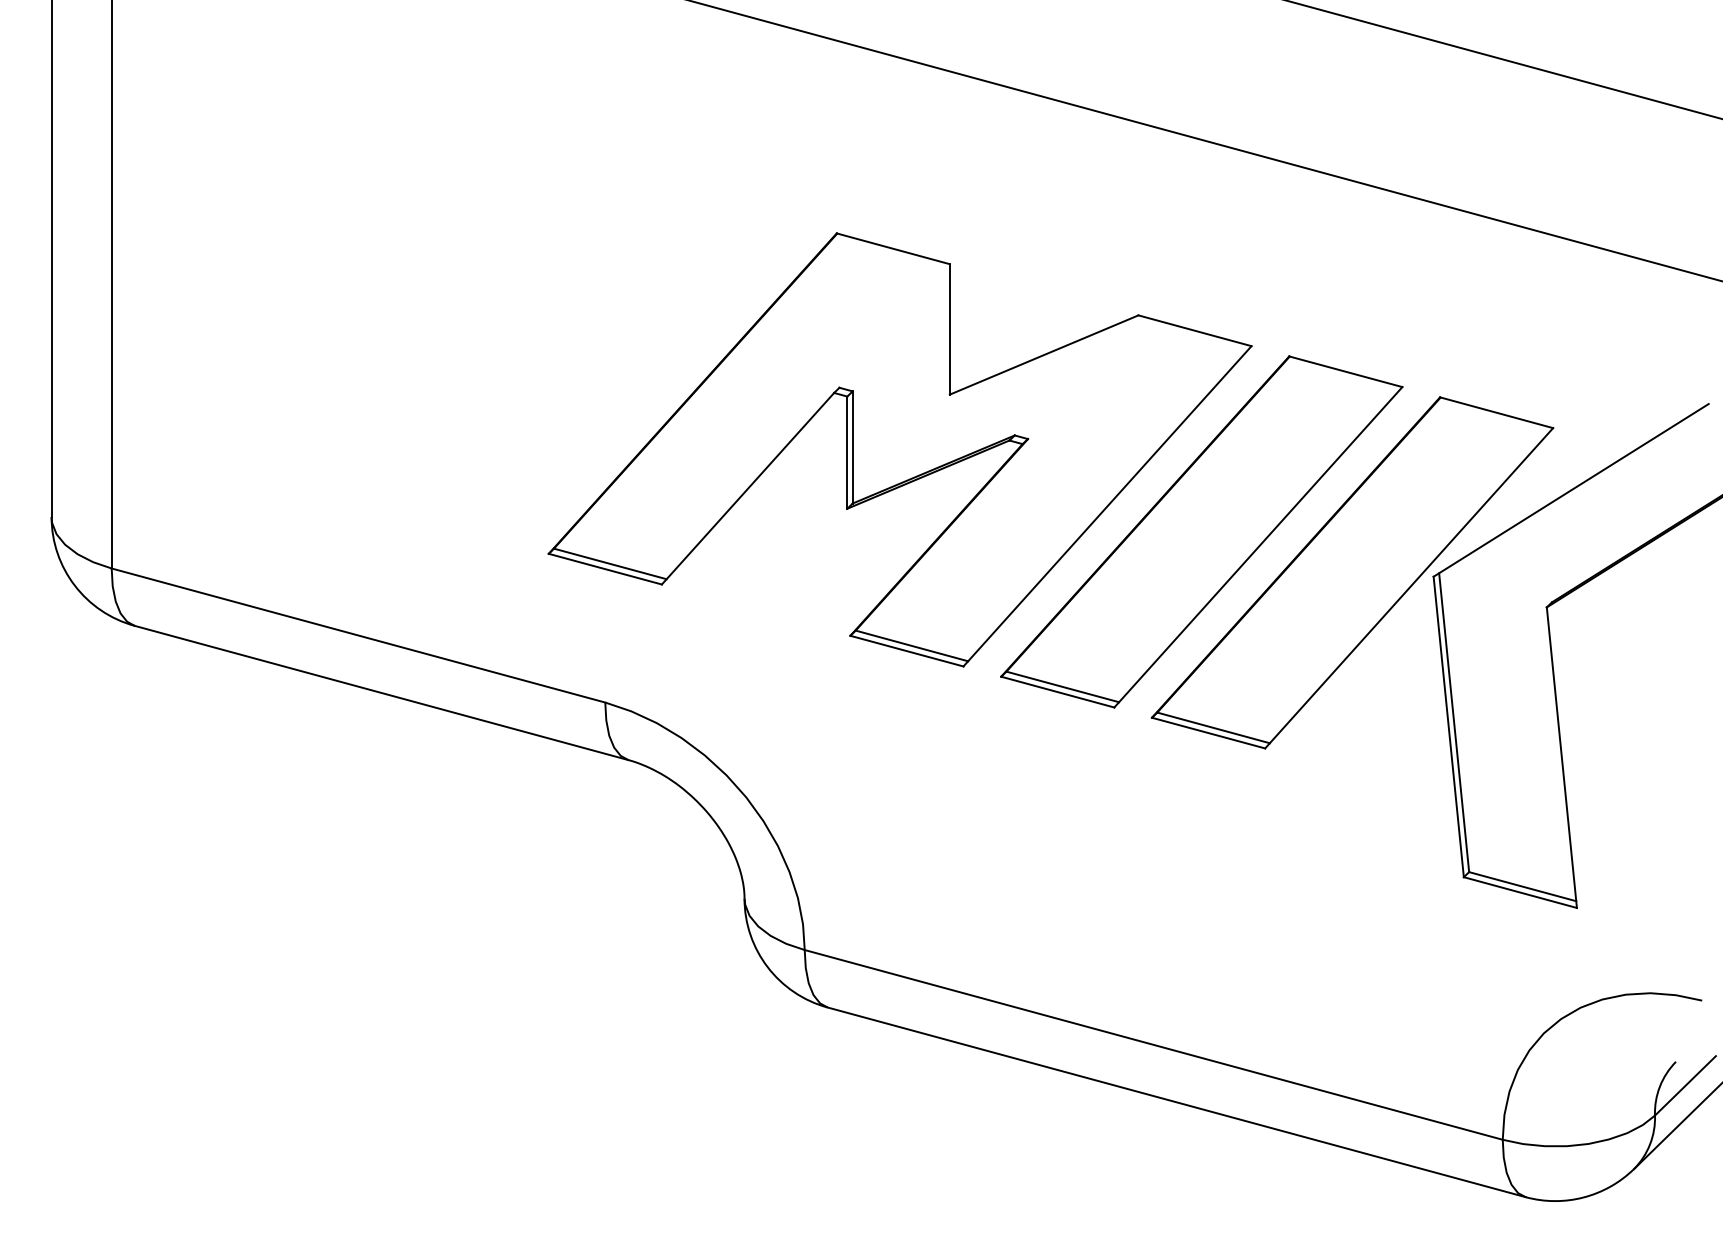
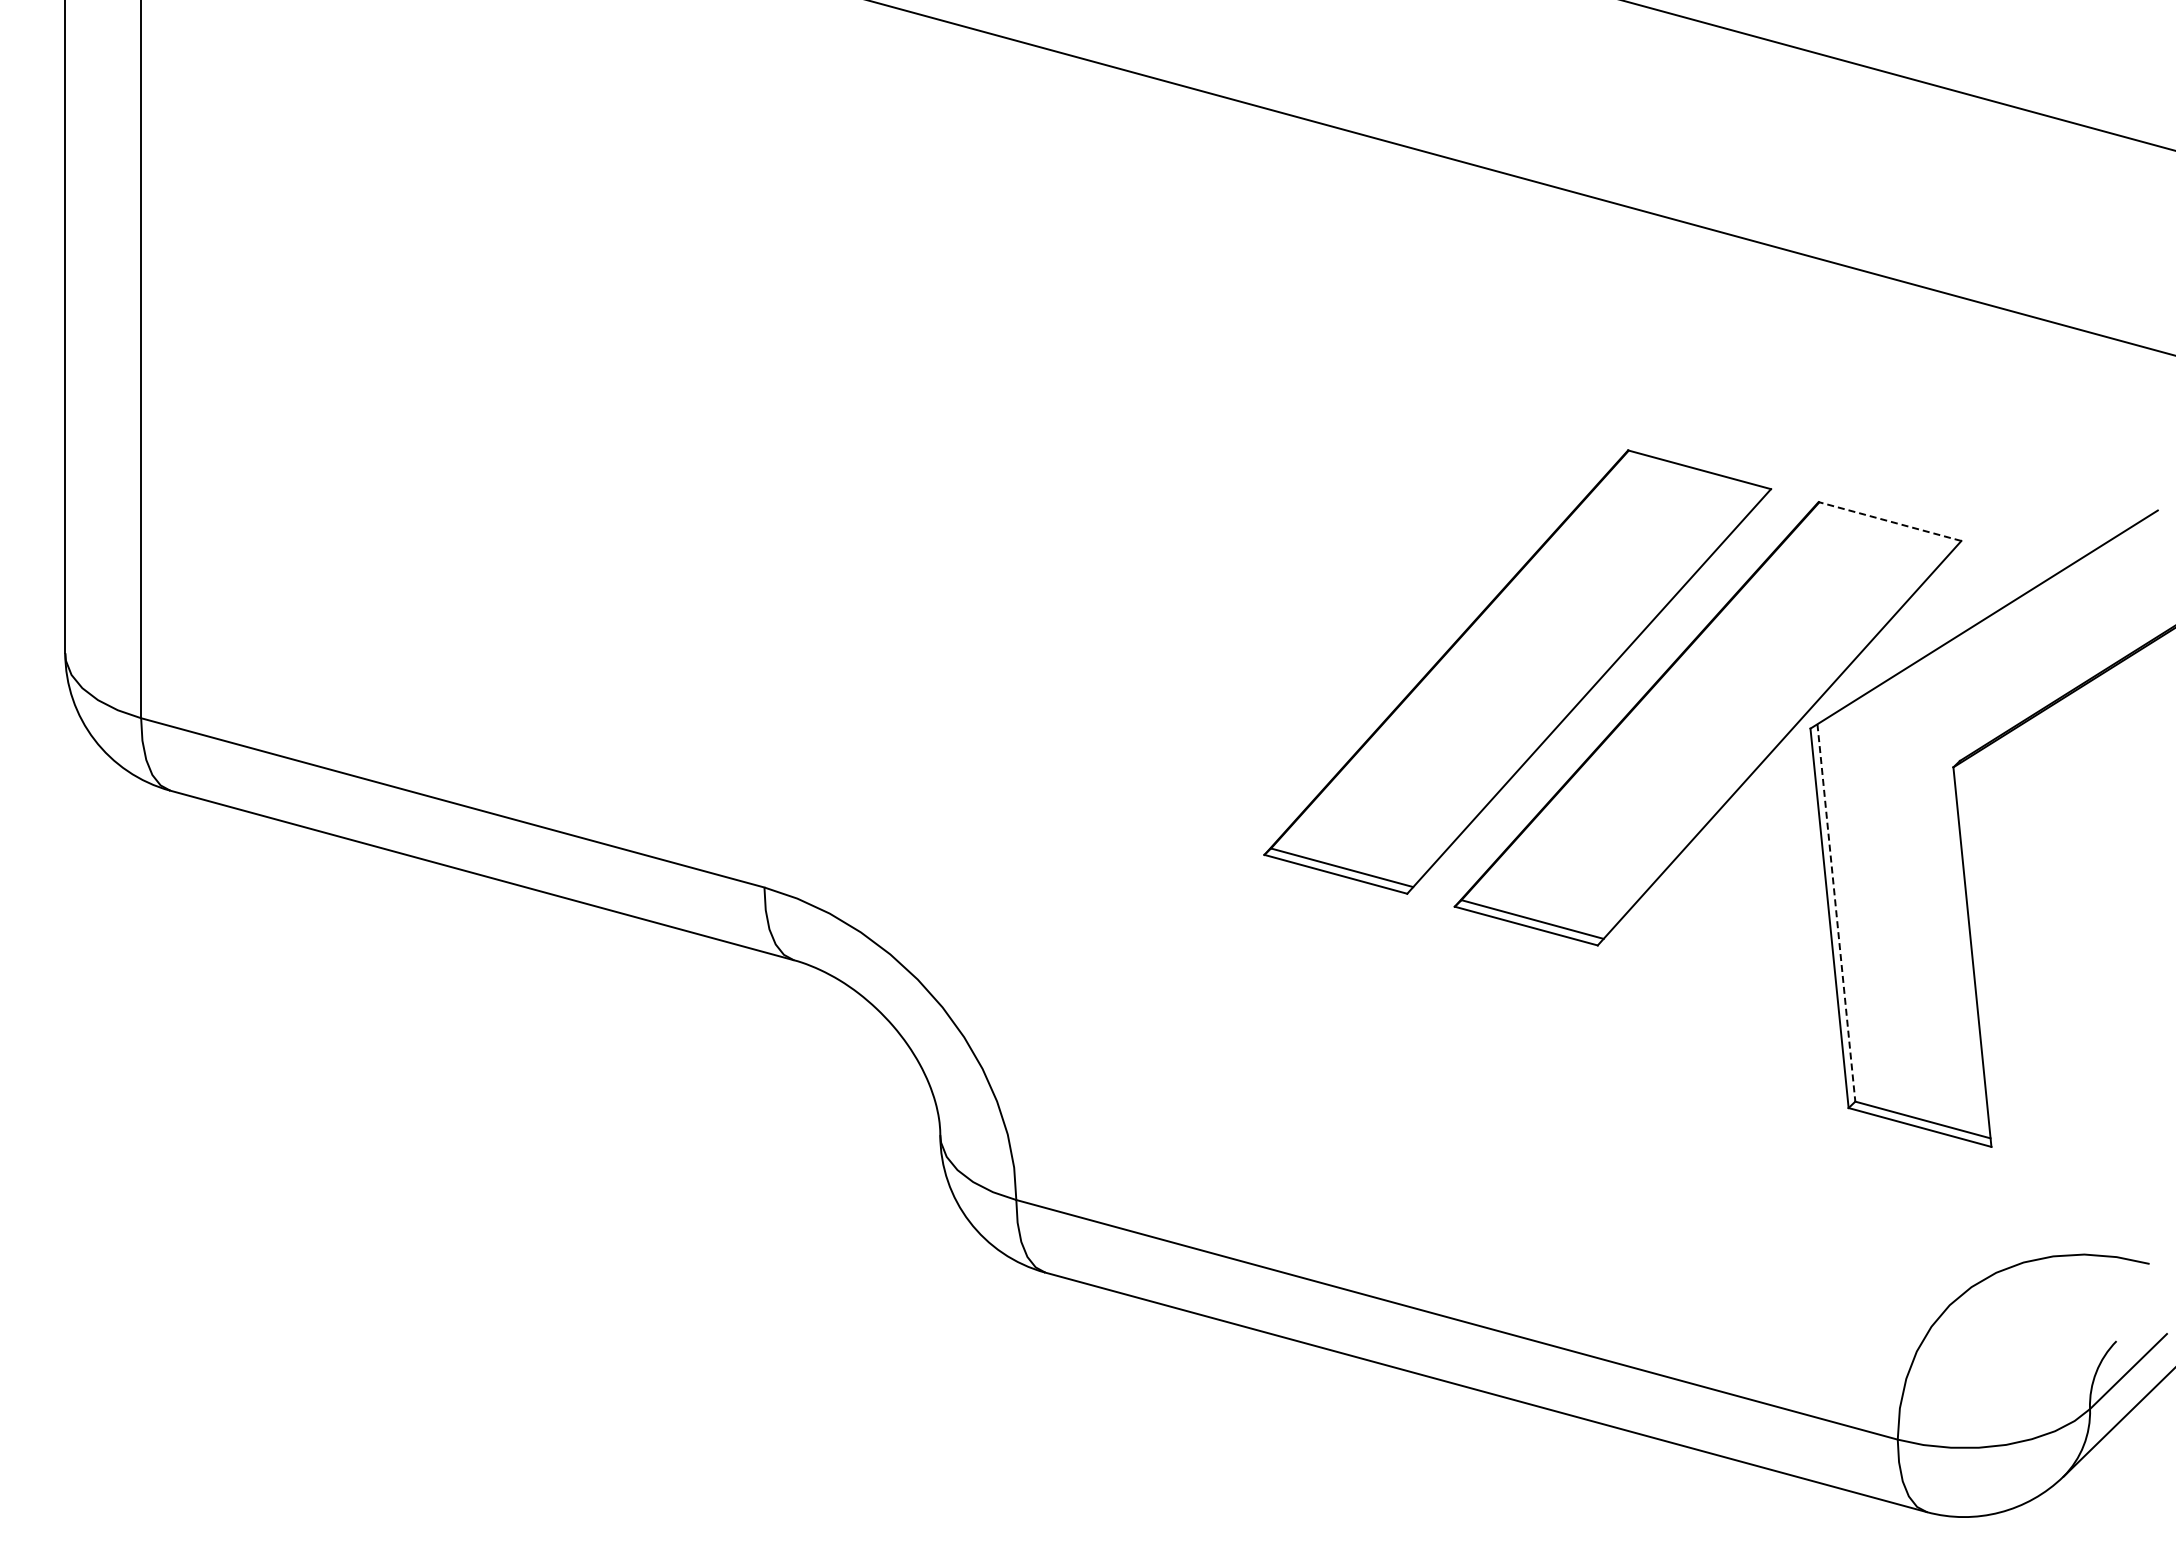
line: (1496, 412) -> (1890, 521), solid -> dashed
part: (899, 449) -> (1136, 568), removed
line: (1454, 722) -> (1836, 912), solid -> dashed

